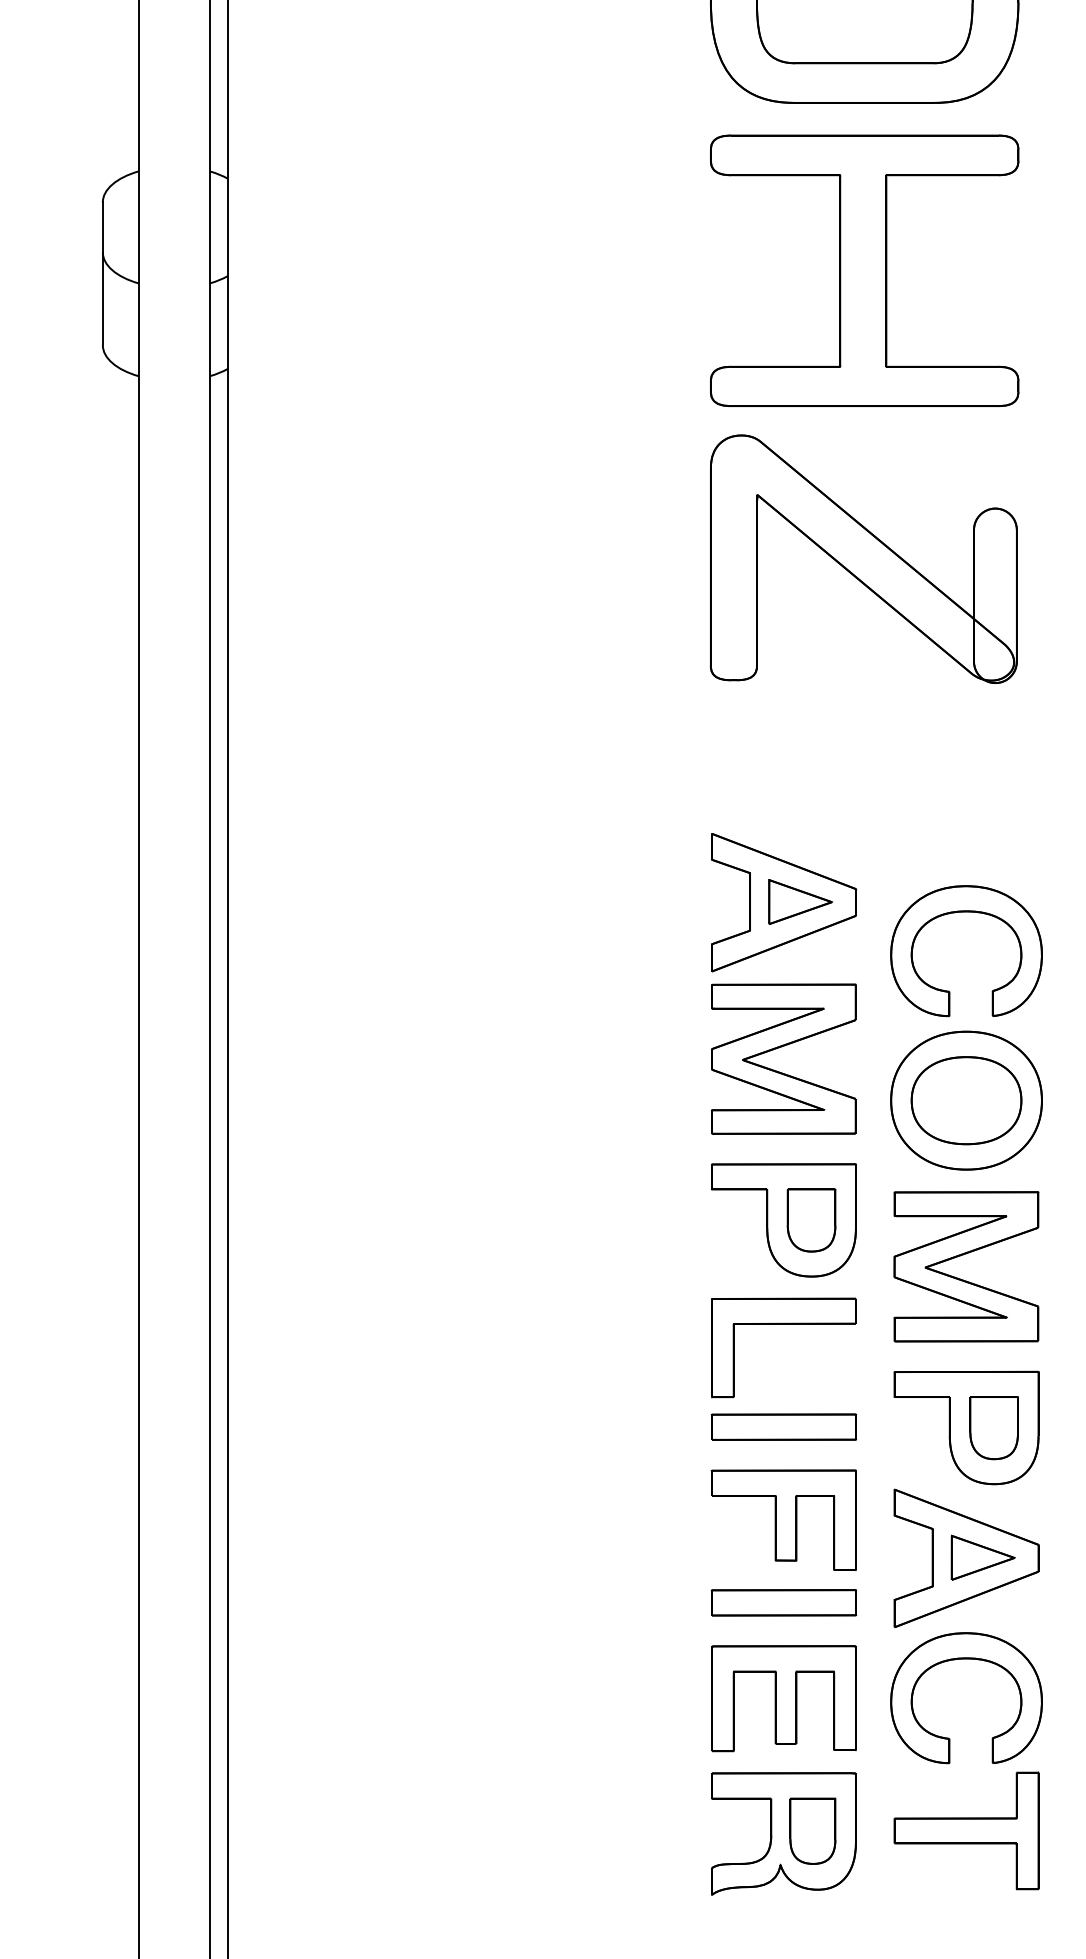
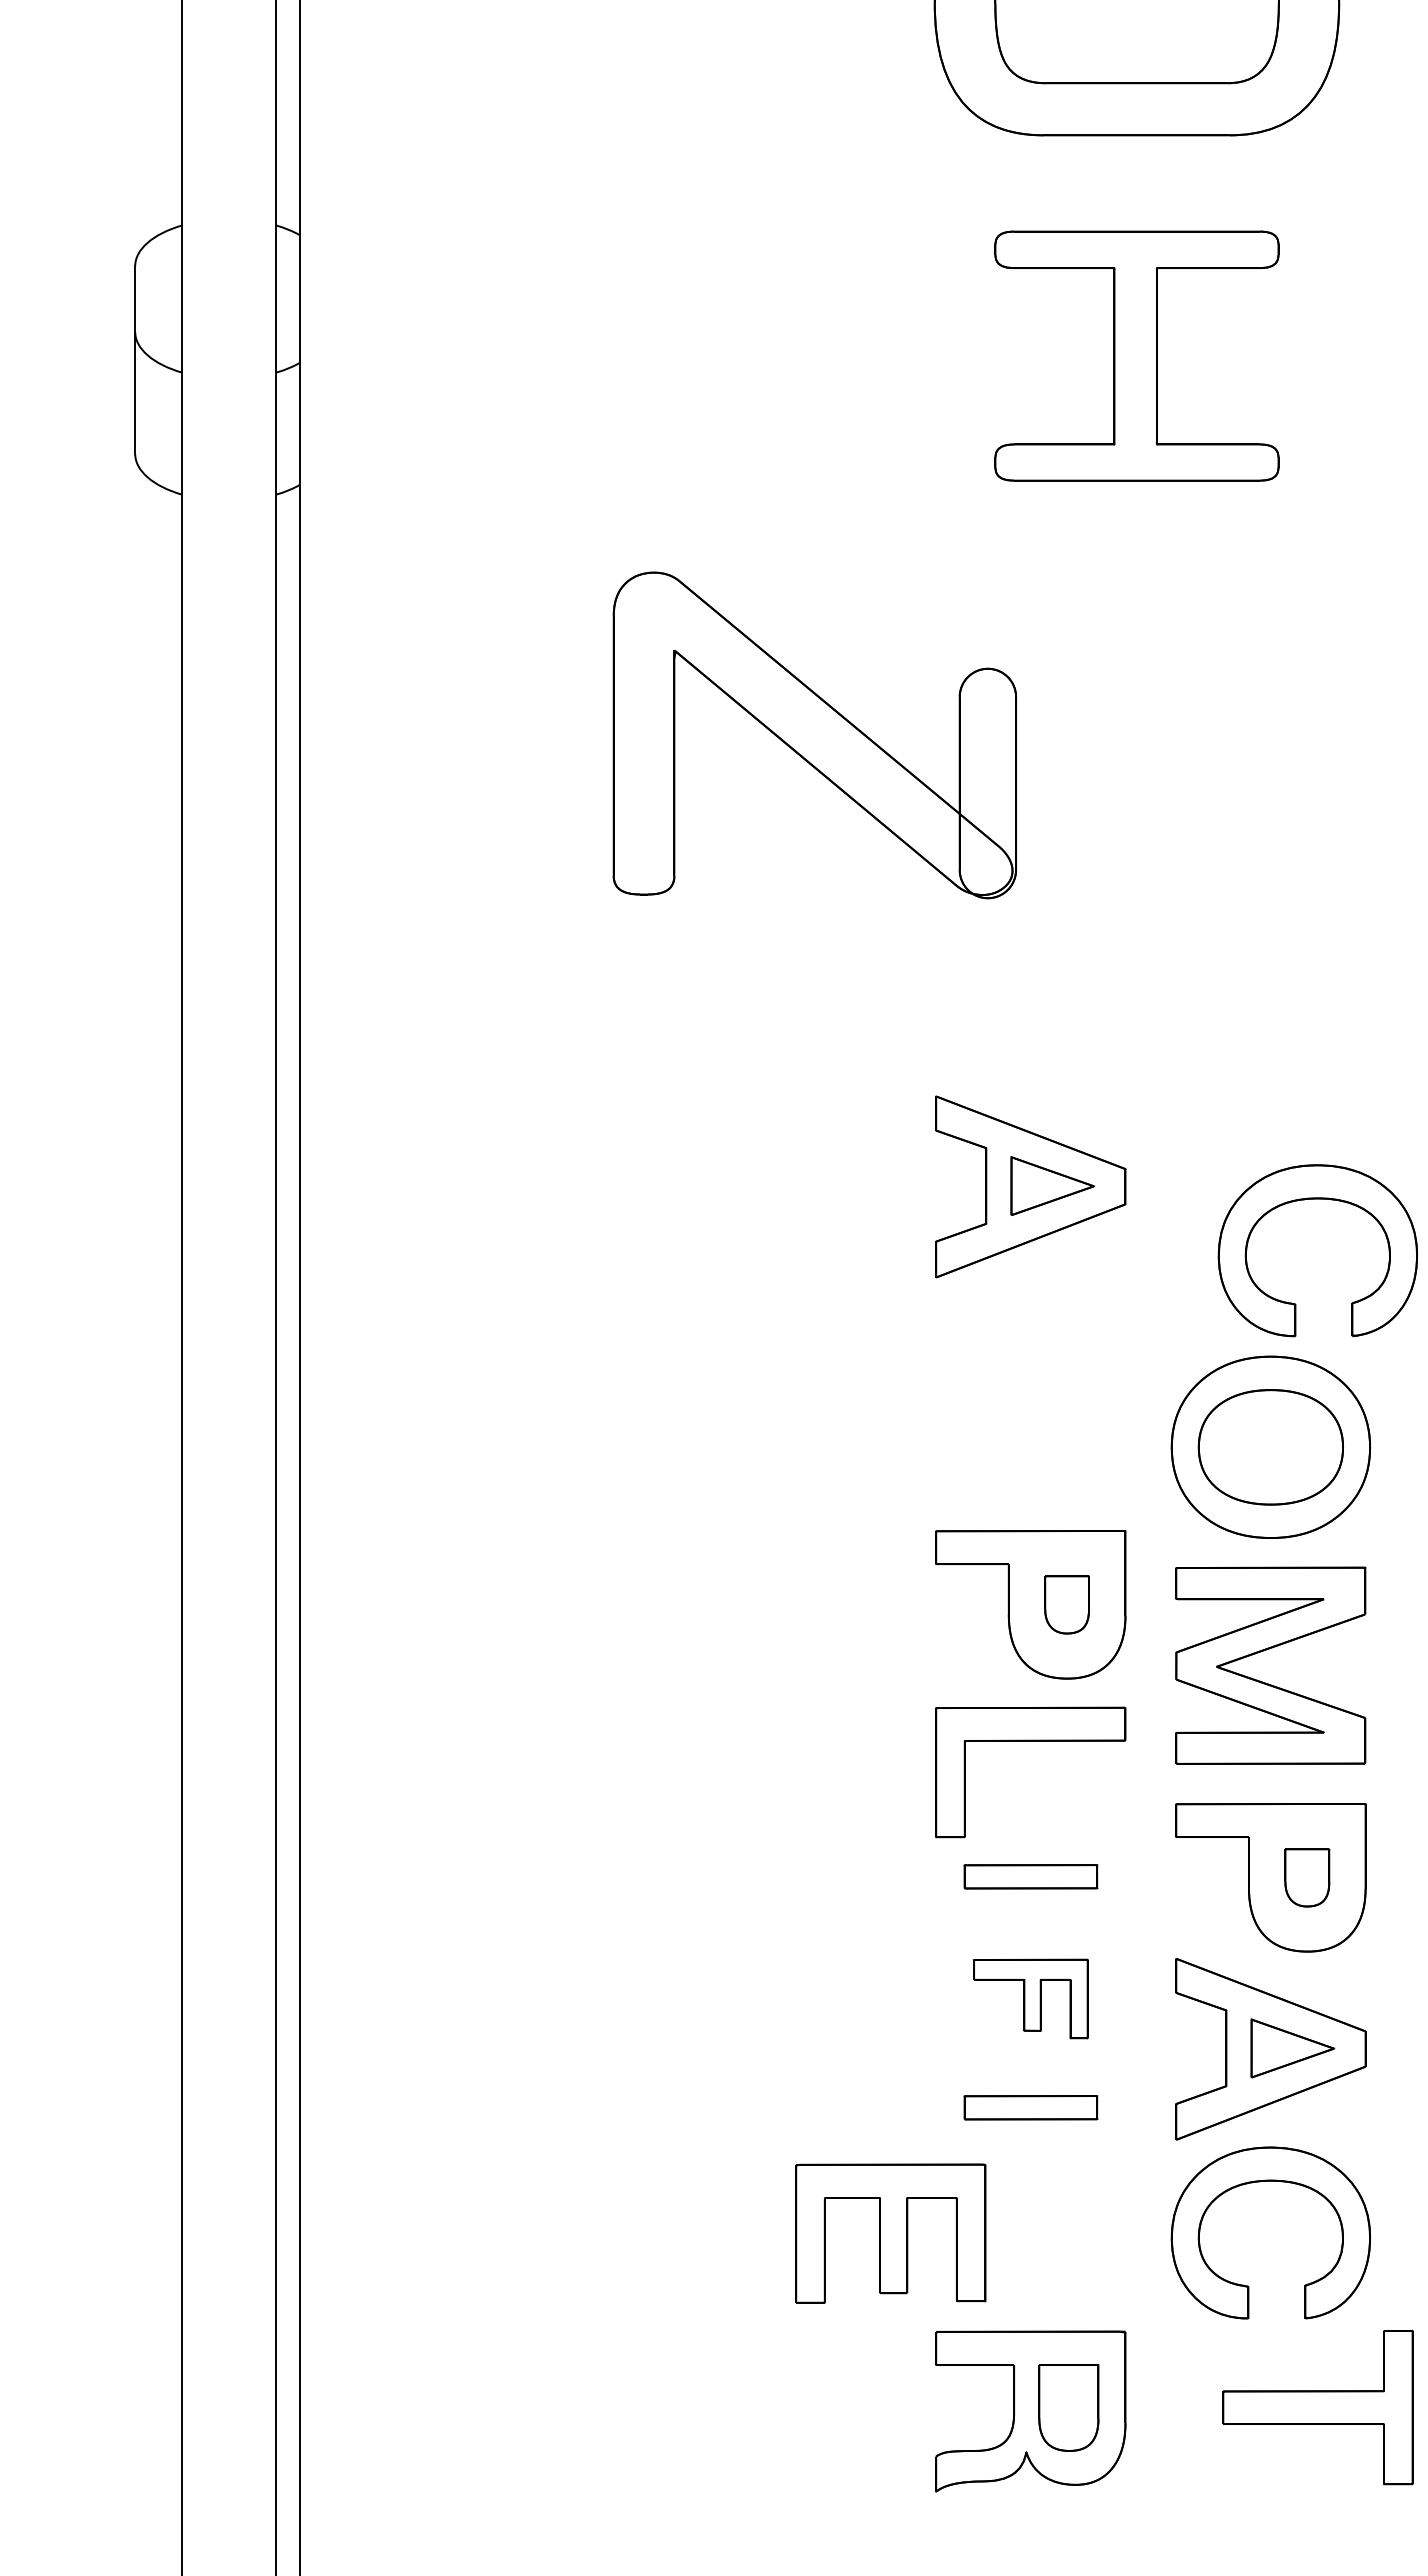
part: (864, 270) -> (1136, 355), size x0.7
part: (863, 559) -> (814, 735), moved
part: (966, 912) -> (1317, 1199), moved
part: (780, 1047) -> (1026, 1377), removed
part: (811, 1220) -> (1066, 1604), size x0.7
part: (783, 1427) -> (1030, 1876), size x0.7
part: (994, 1427) -> (1307, 1877), size x0.7
part: (783, 1519) -> (1030, 1998), size x0.6
part: (783, 1602) -> (1030, 2107), size x0.7
part: (783, 1698) -> (890, 2233), moved
part: (966, 1830) -> (1317, 2407), moved

